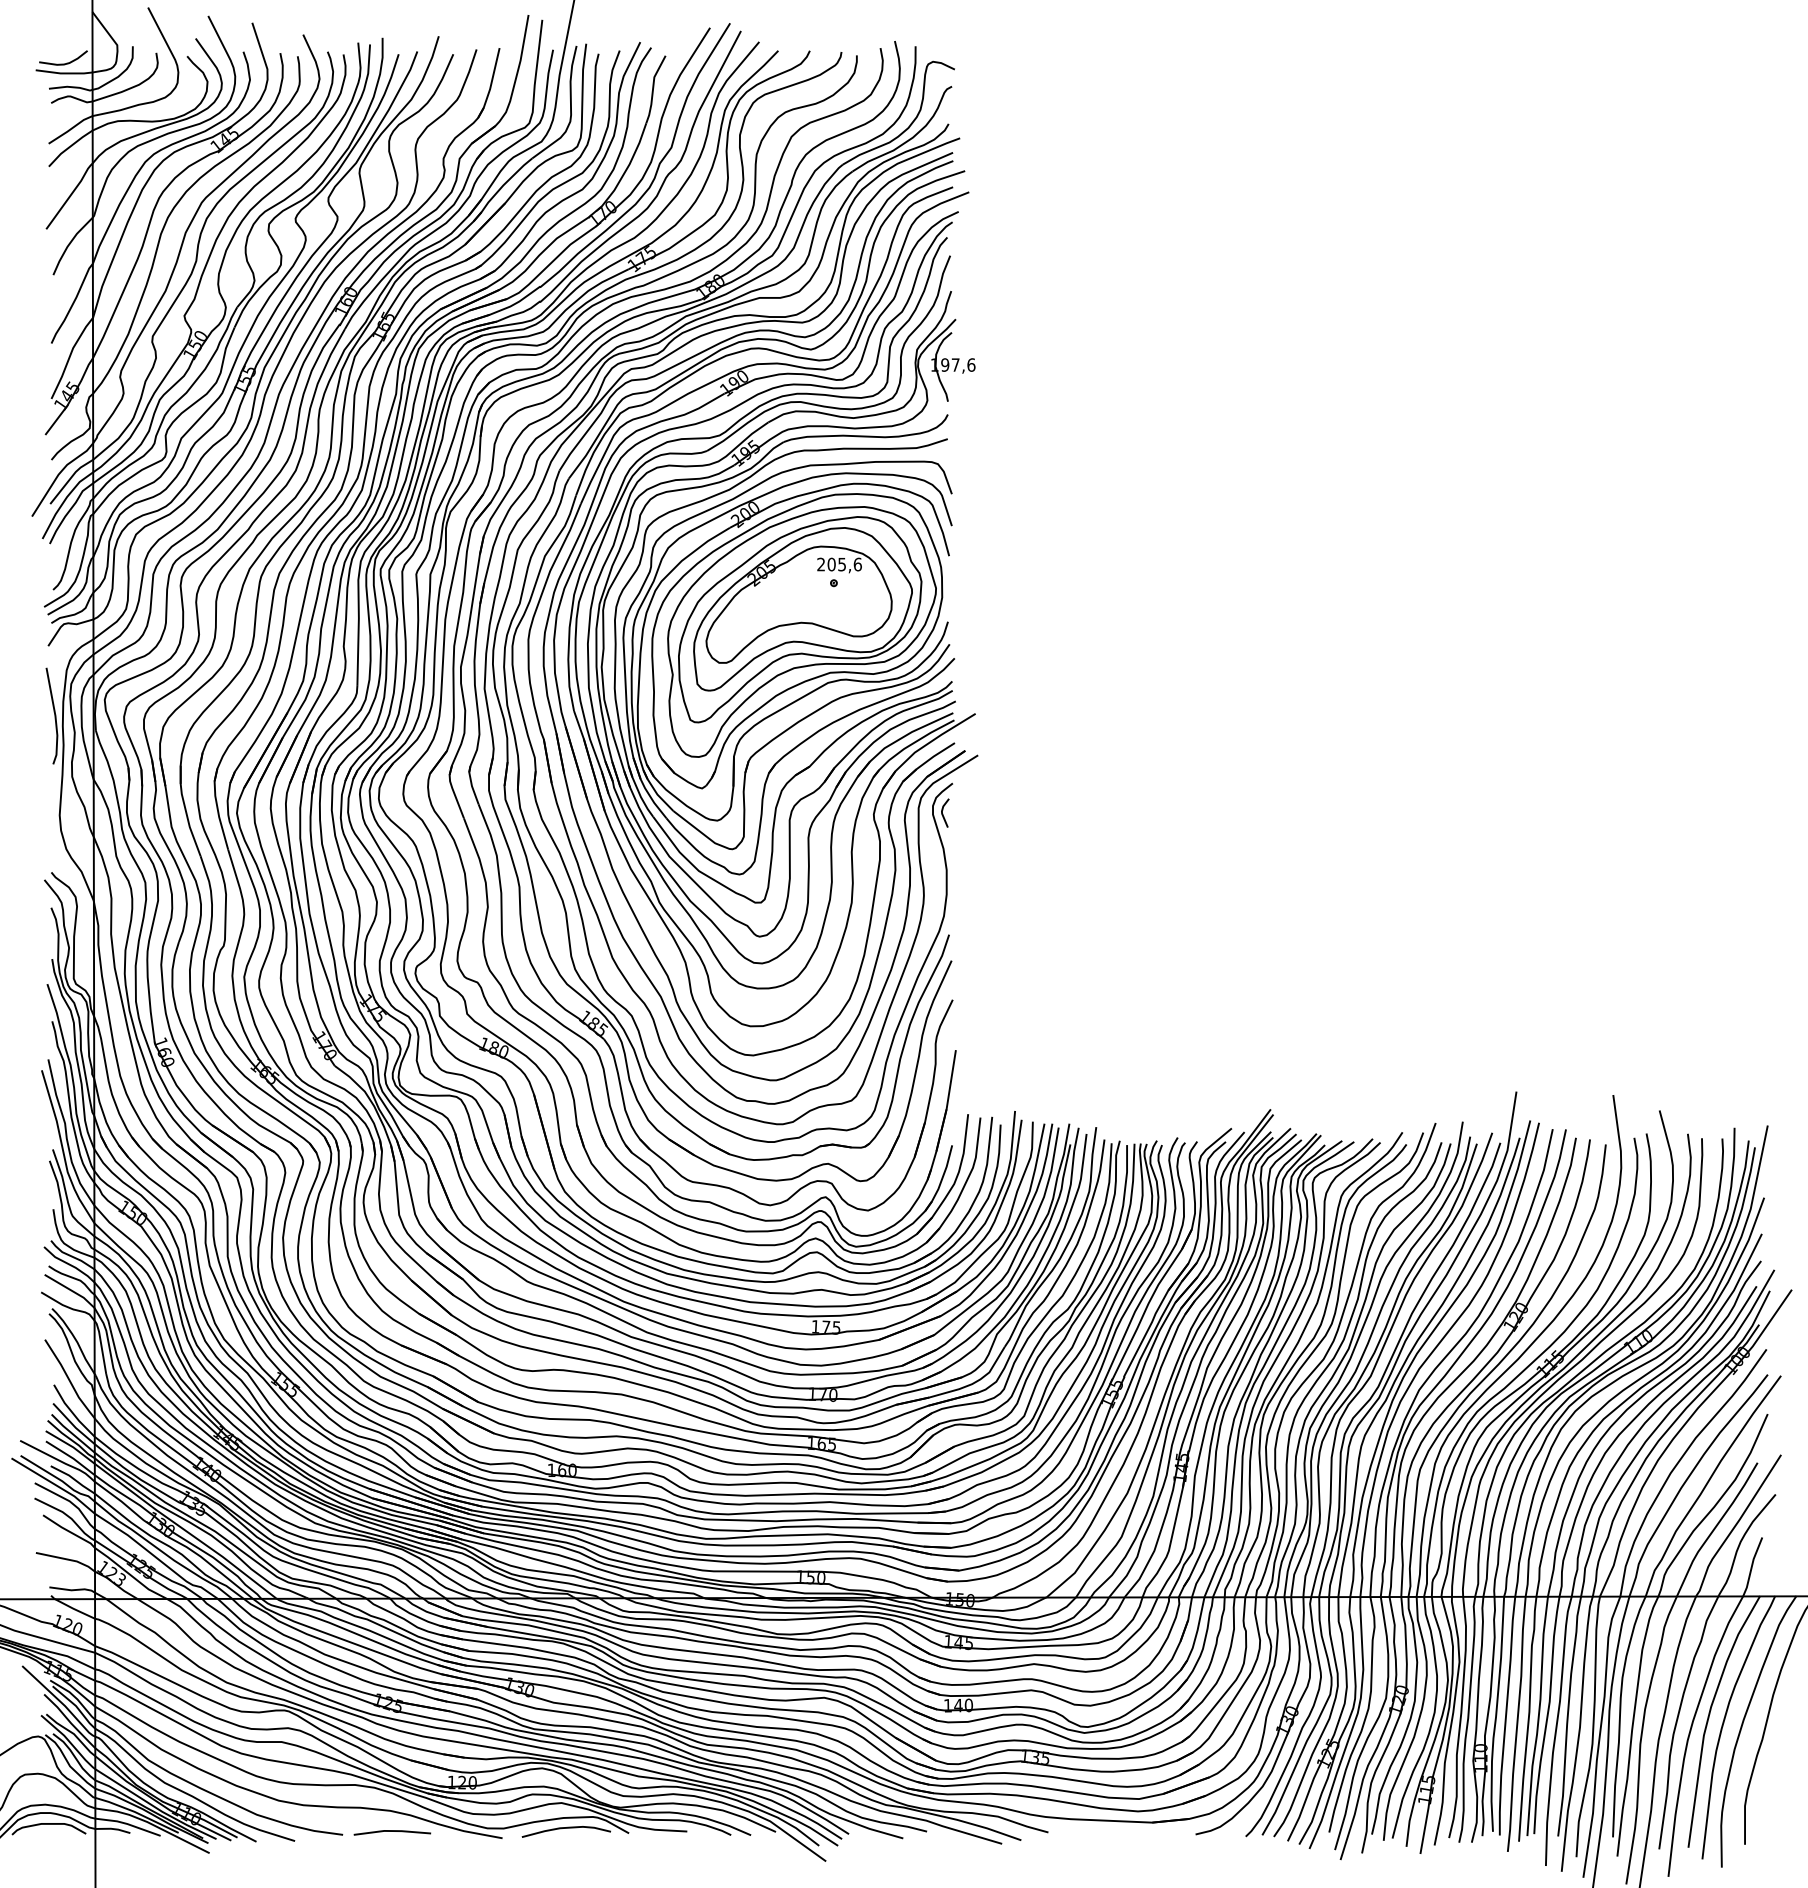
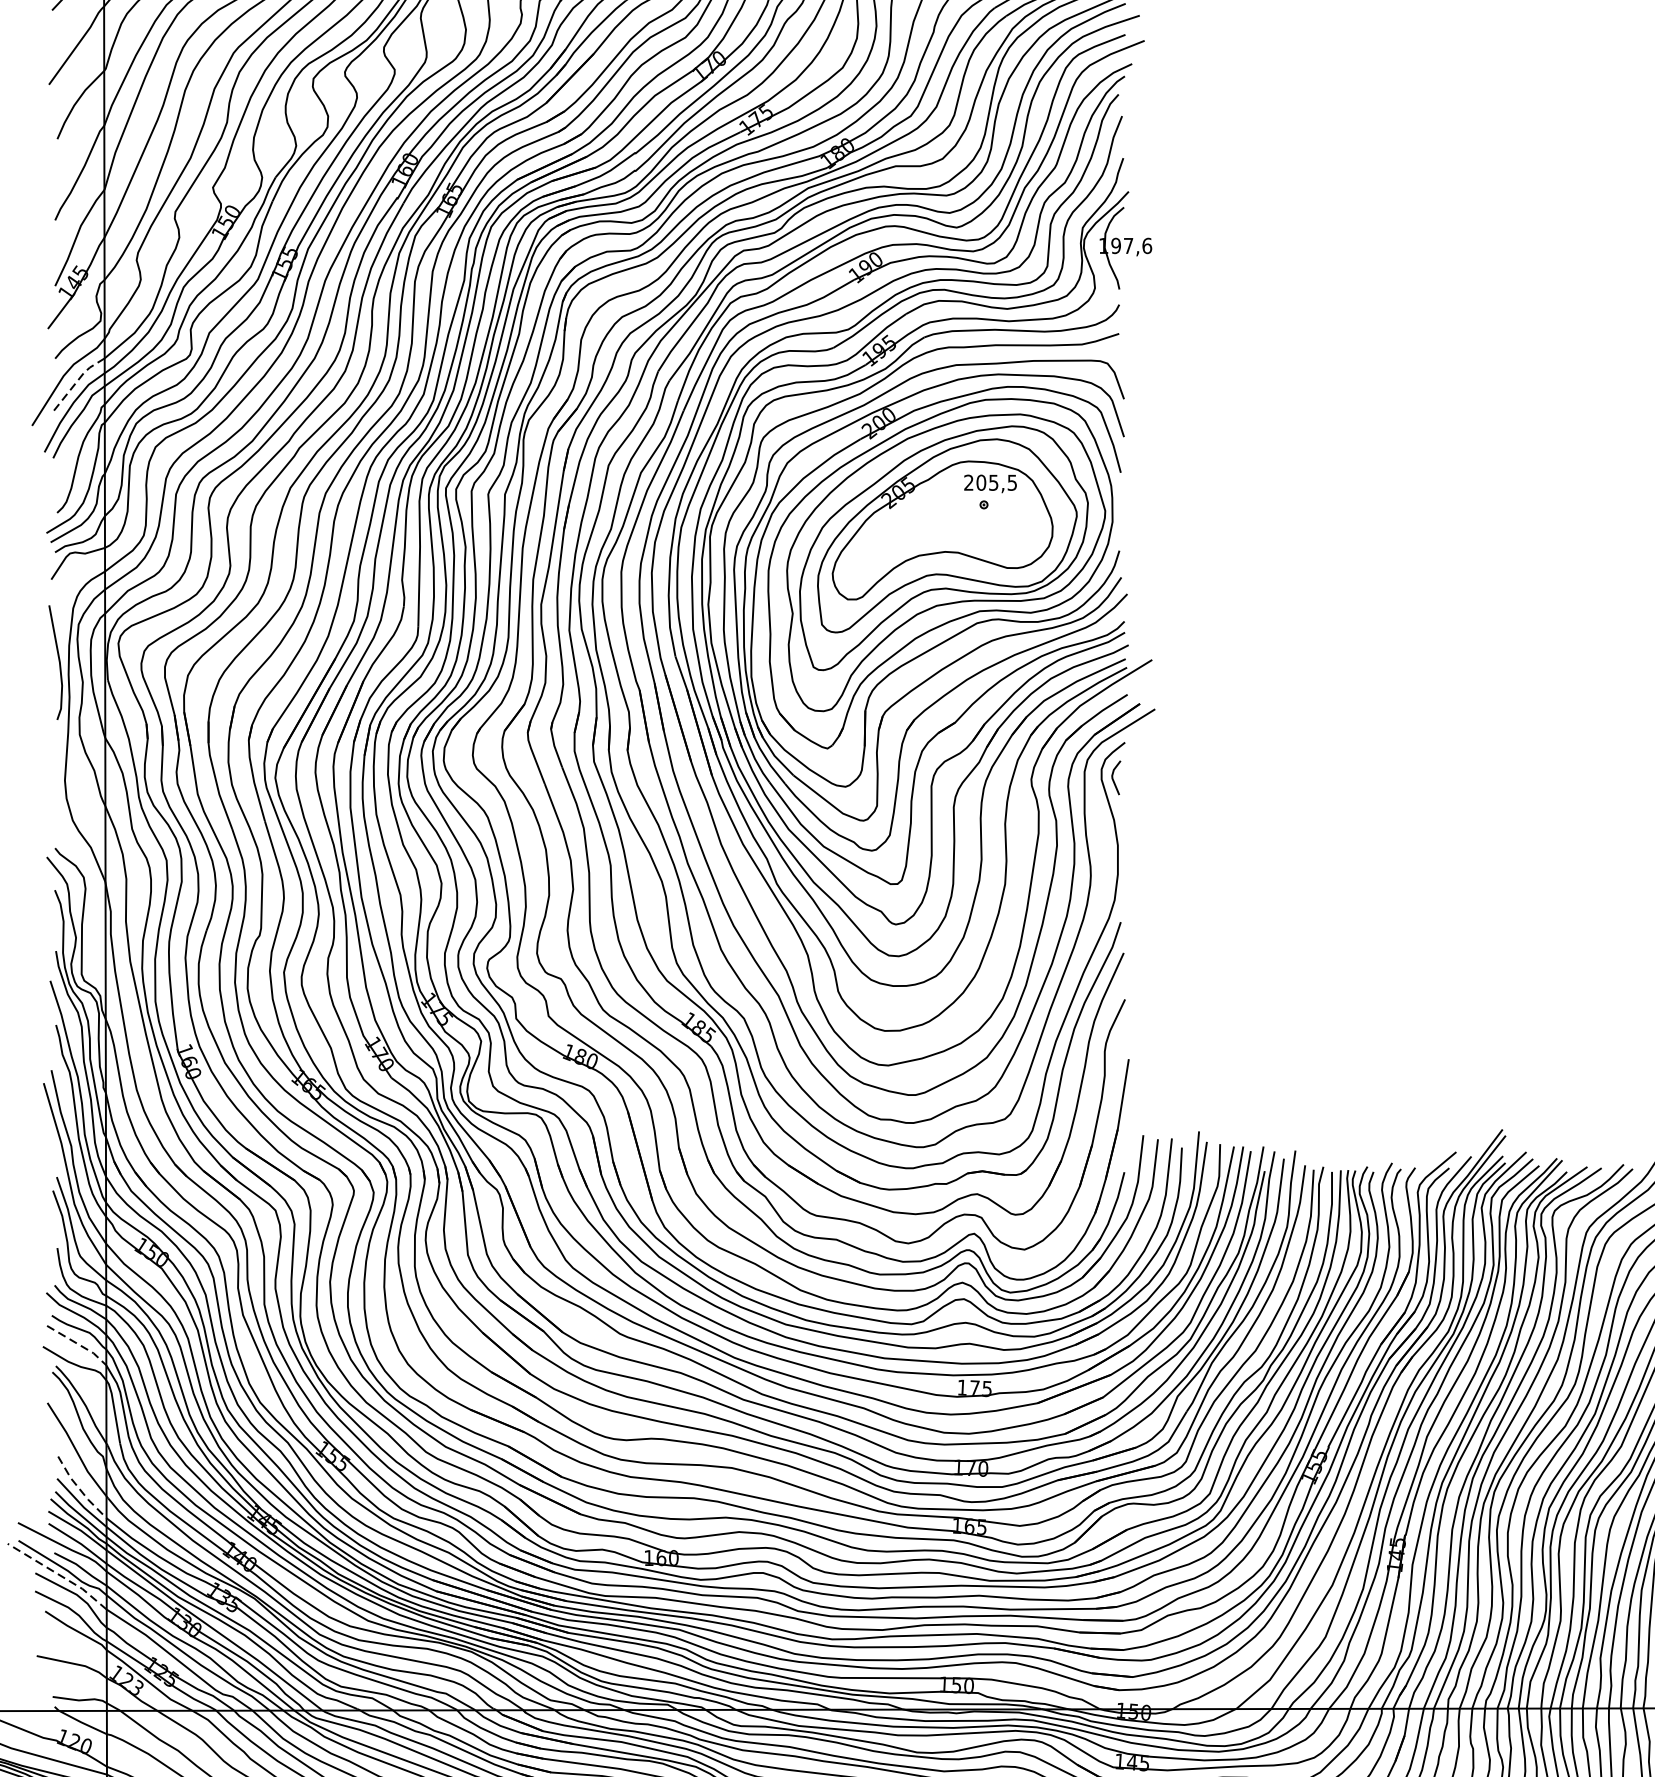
line: (70, 478) -> (77, 380), solid -> dashed
text: (857, 564) -> (1011, 482), 205,6 -> 205,5
line: (71, 1290) -> (78, 1344), solid -> dashed
line: (72, 1412) -> (80, 1489), solid -> dashed
line: (54, 1484) -> (58, 1574), solid -> dashed

